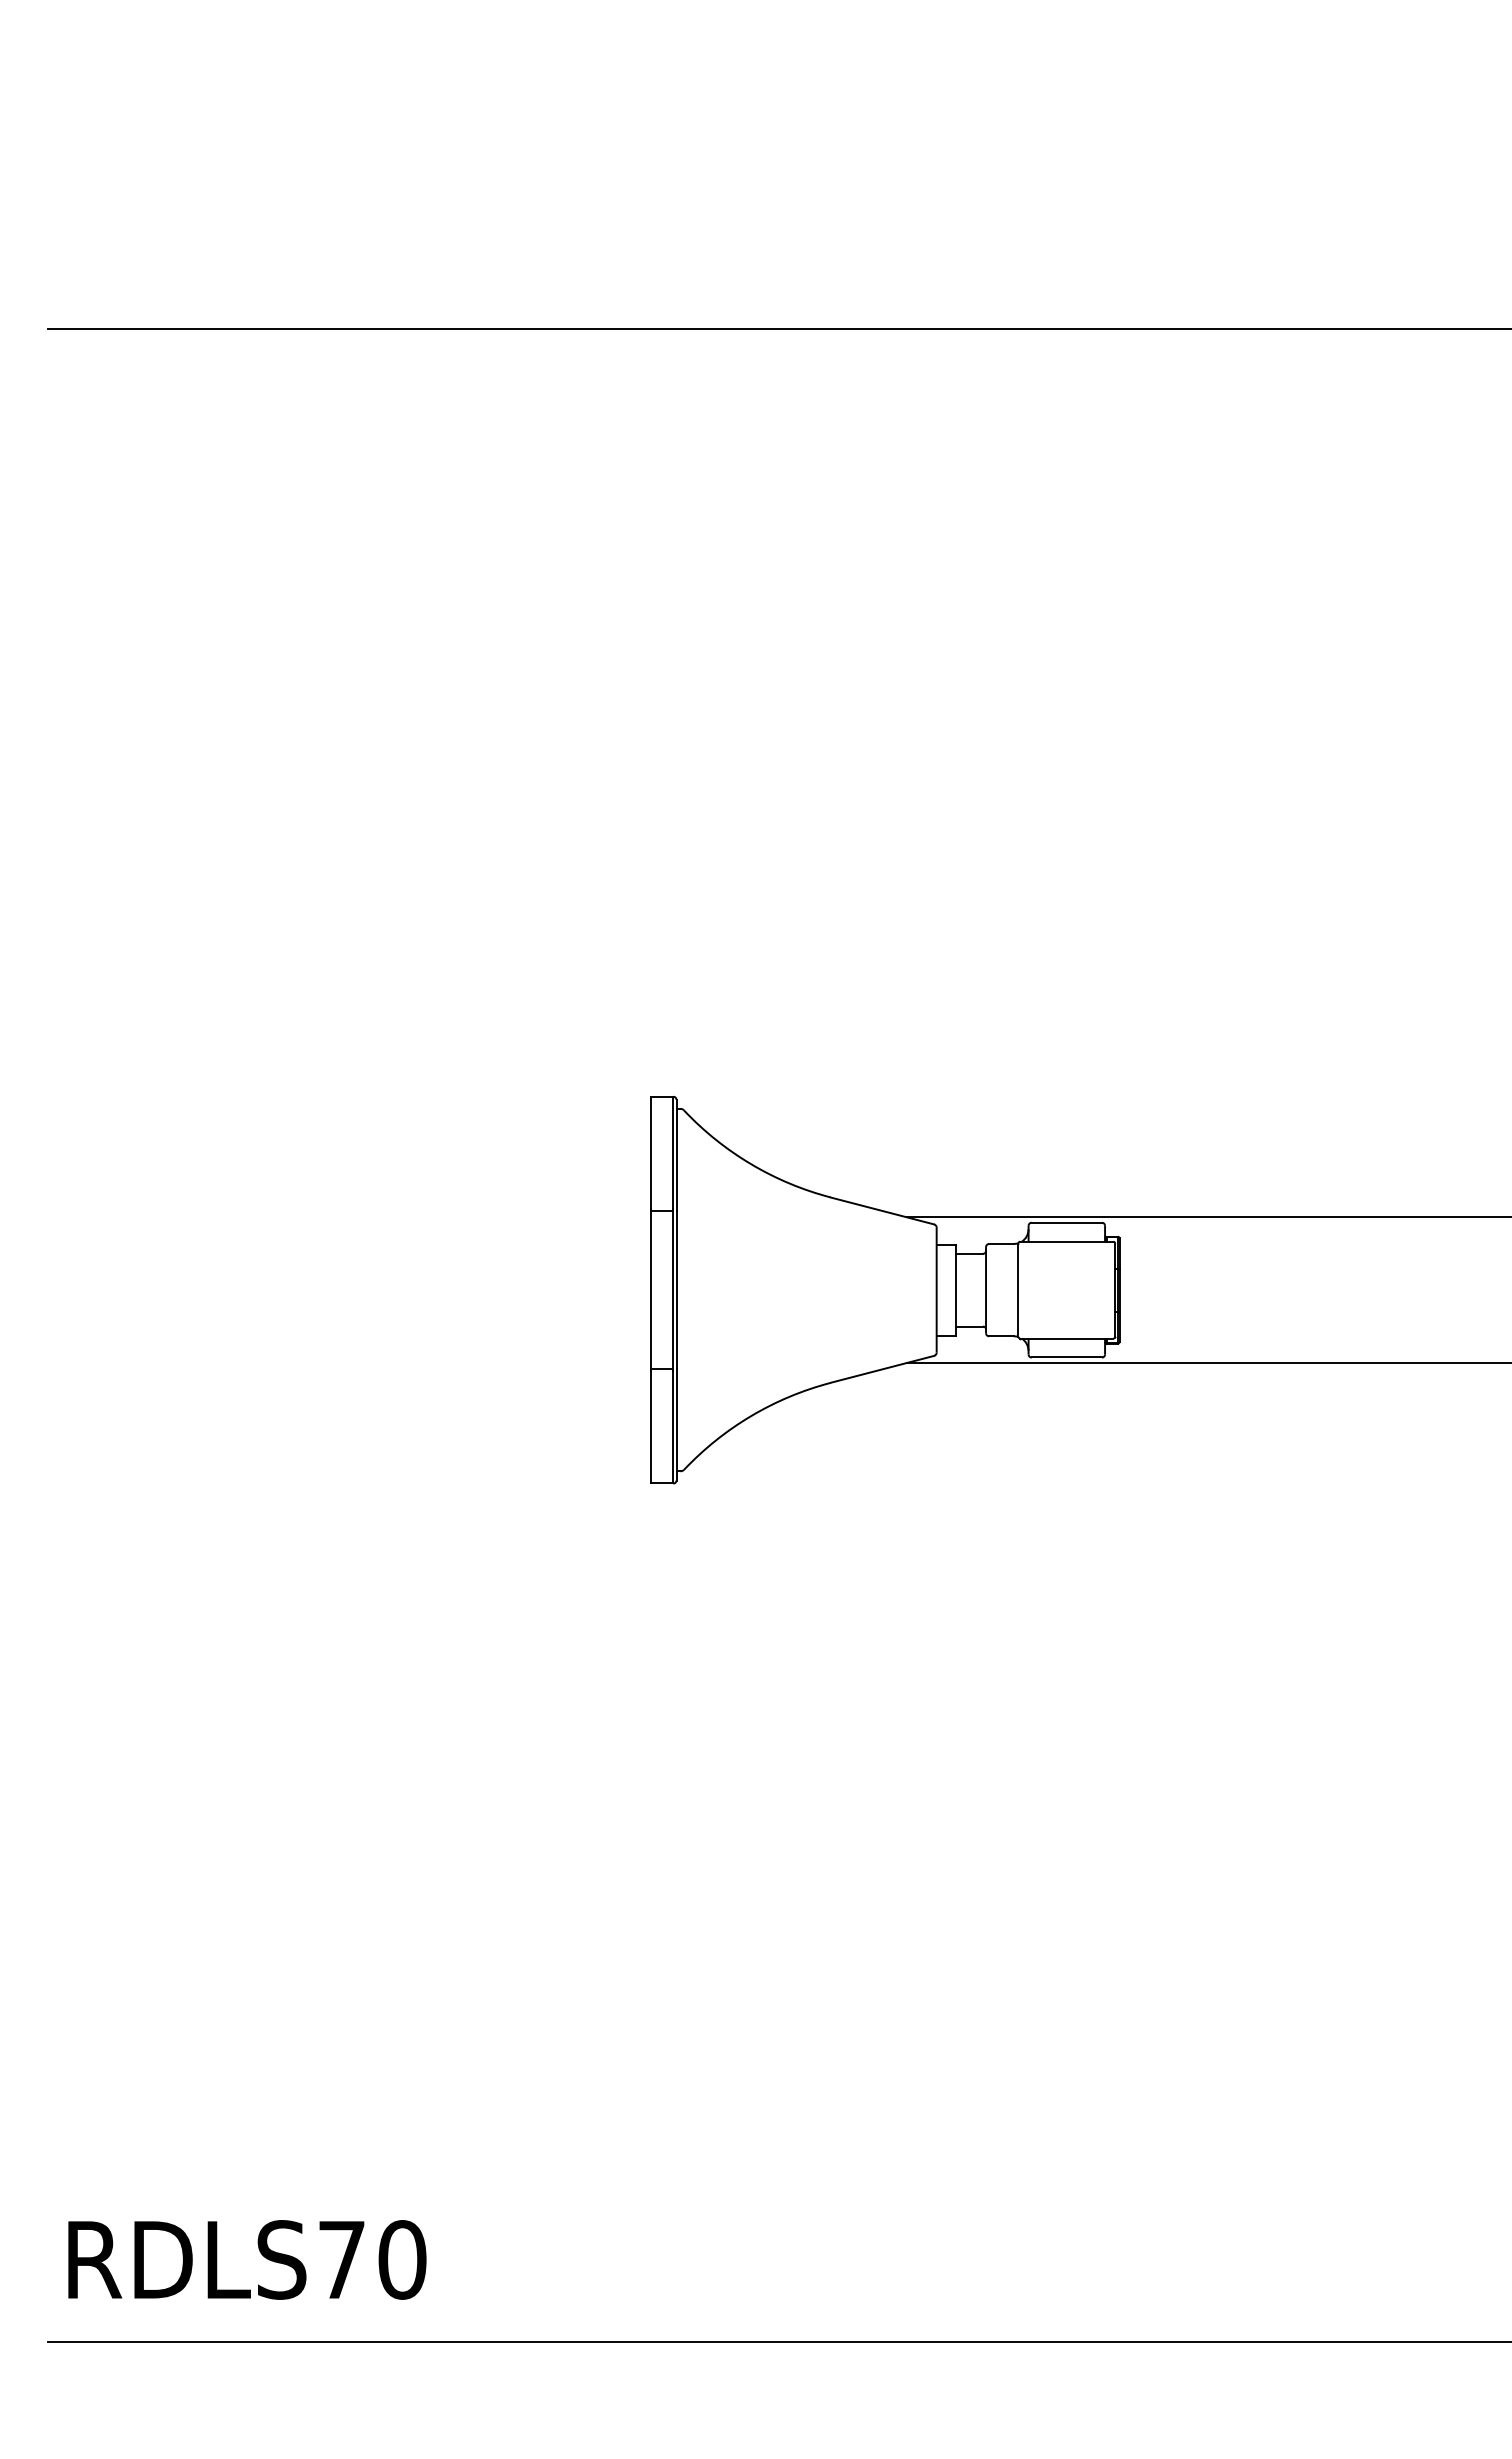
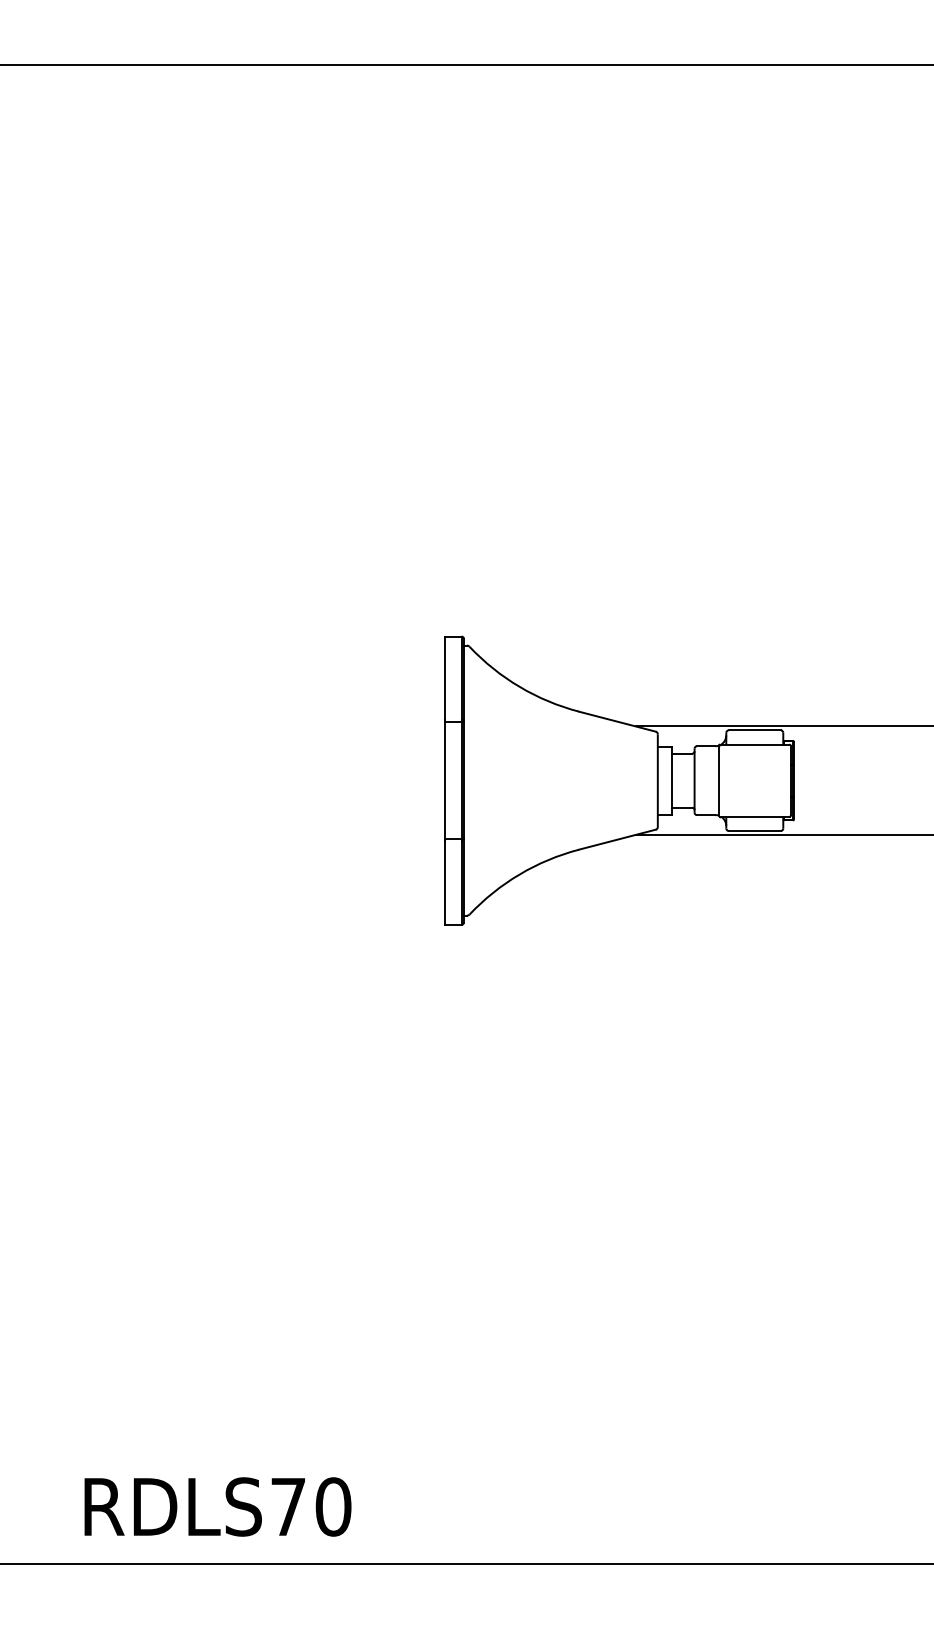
text: (247, 2259) -> (218, 1506), moved

